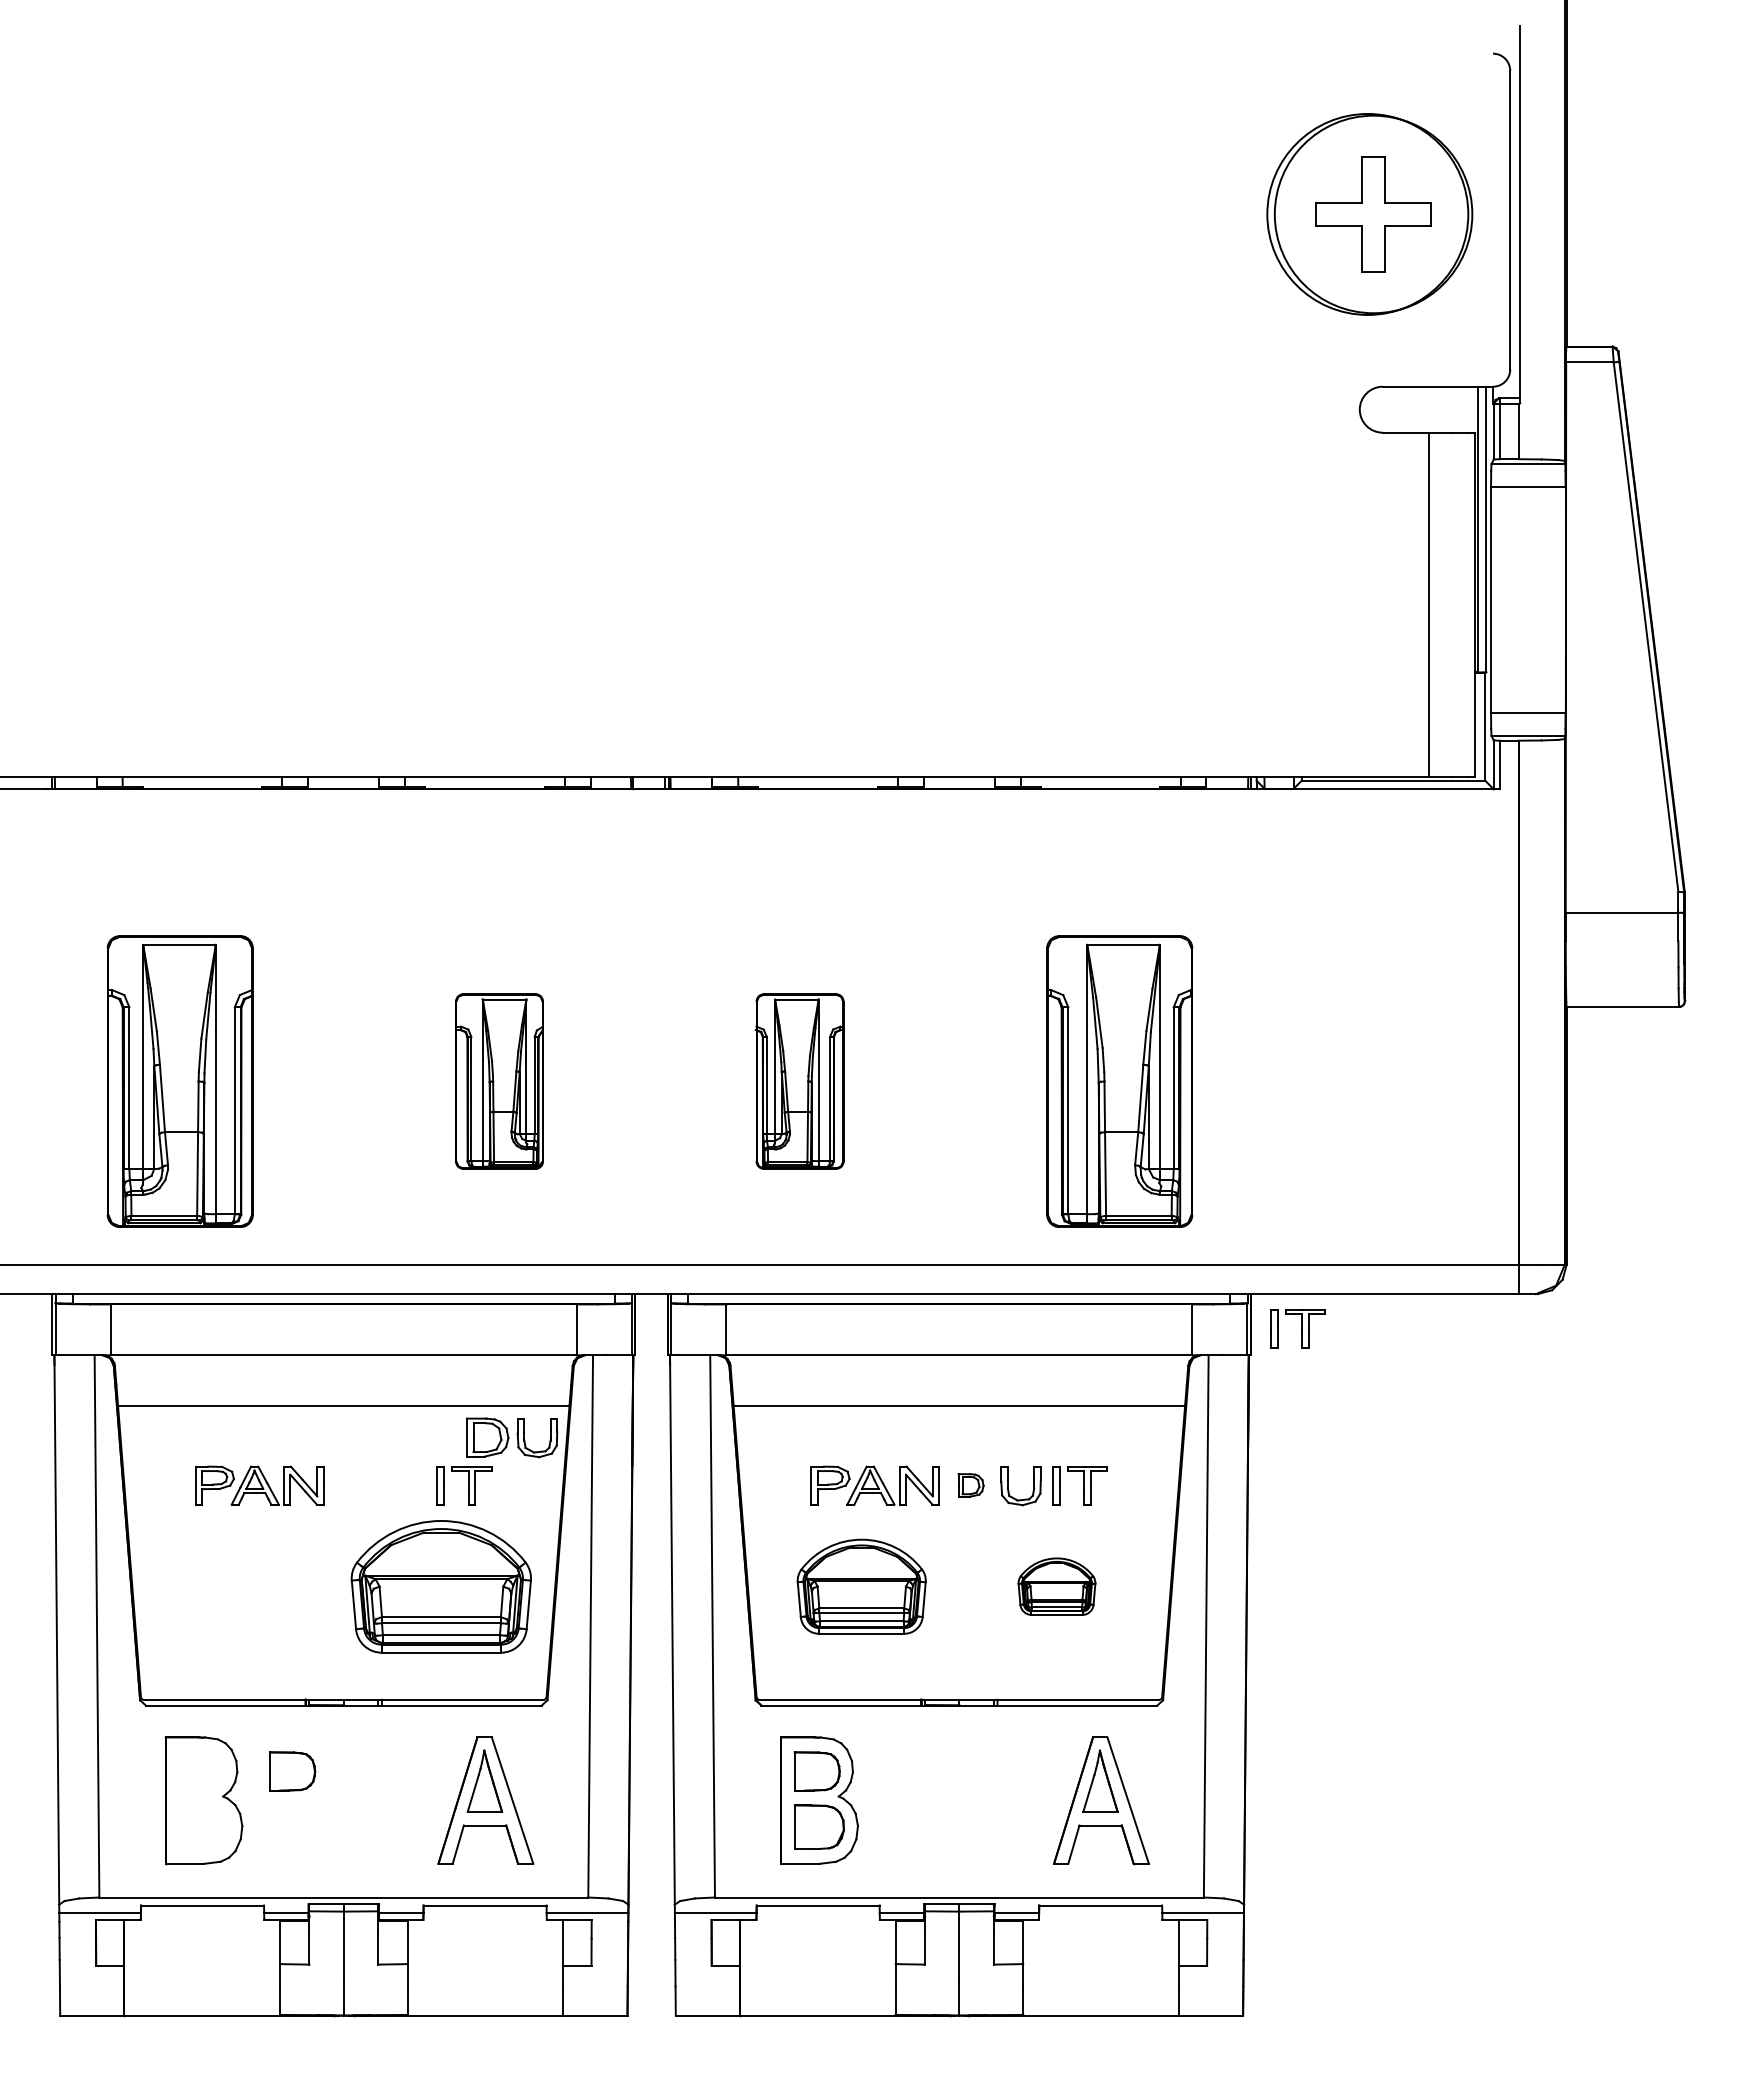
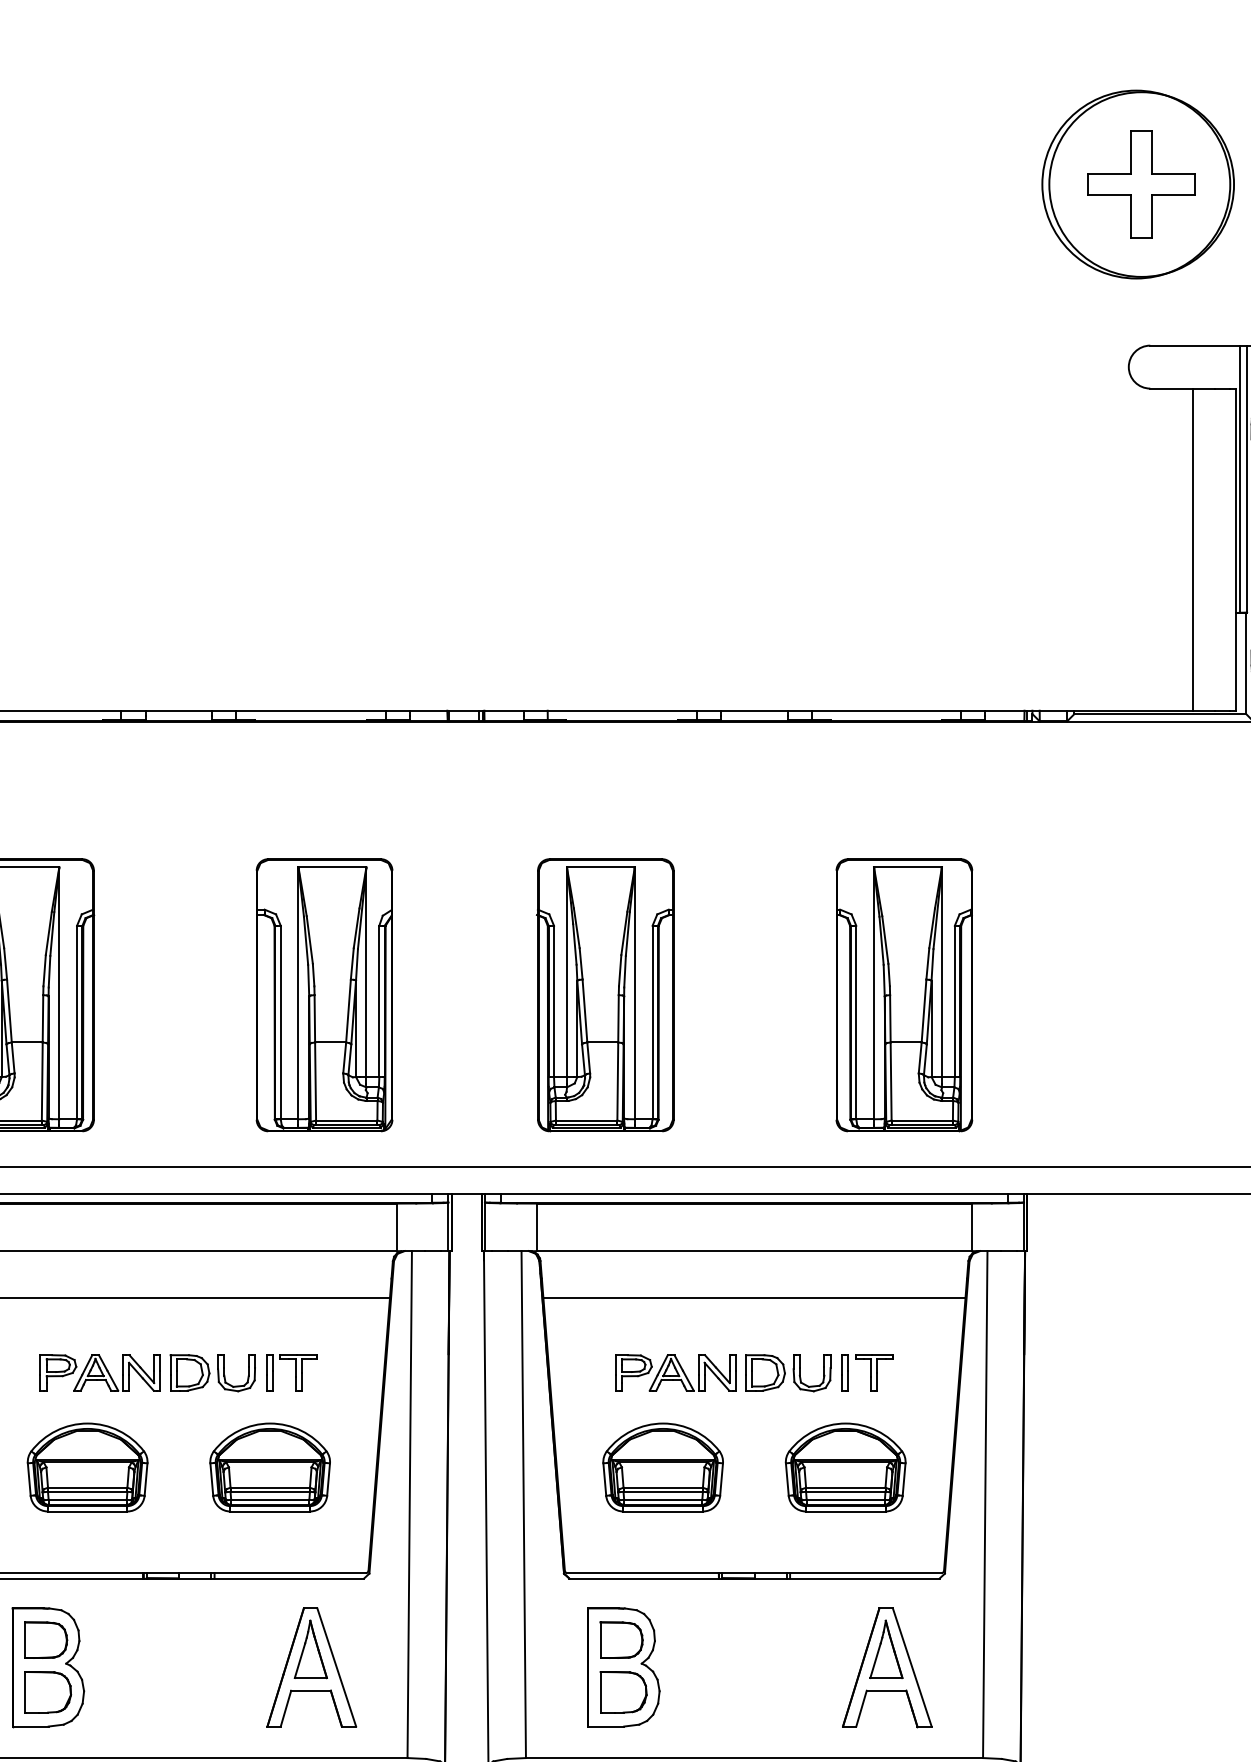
part: (499, 1081) -> (324, 995), size x1.67
part: (799, 1081) -> (604, 995), size x1.67
part: (1297, 1328) -> (1070, 1226), removed
part: (512, 1437) -> (213, 1372), moved
part: (970, 1485) -> (764, 1372), size x1.67
part: (246, 1586) -> (87, 1467), added
part: (441, 1586) -> (270, 1467), size x0.71
part: (1056, 1586) -> (845, 1467), size x1.67
part: (292, 1771) -> (45, 1640), moved
part: (203, 1826) -> (47, 1691), added

